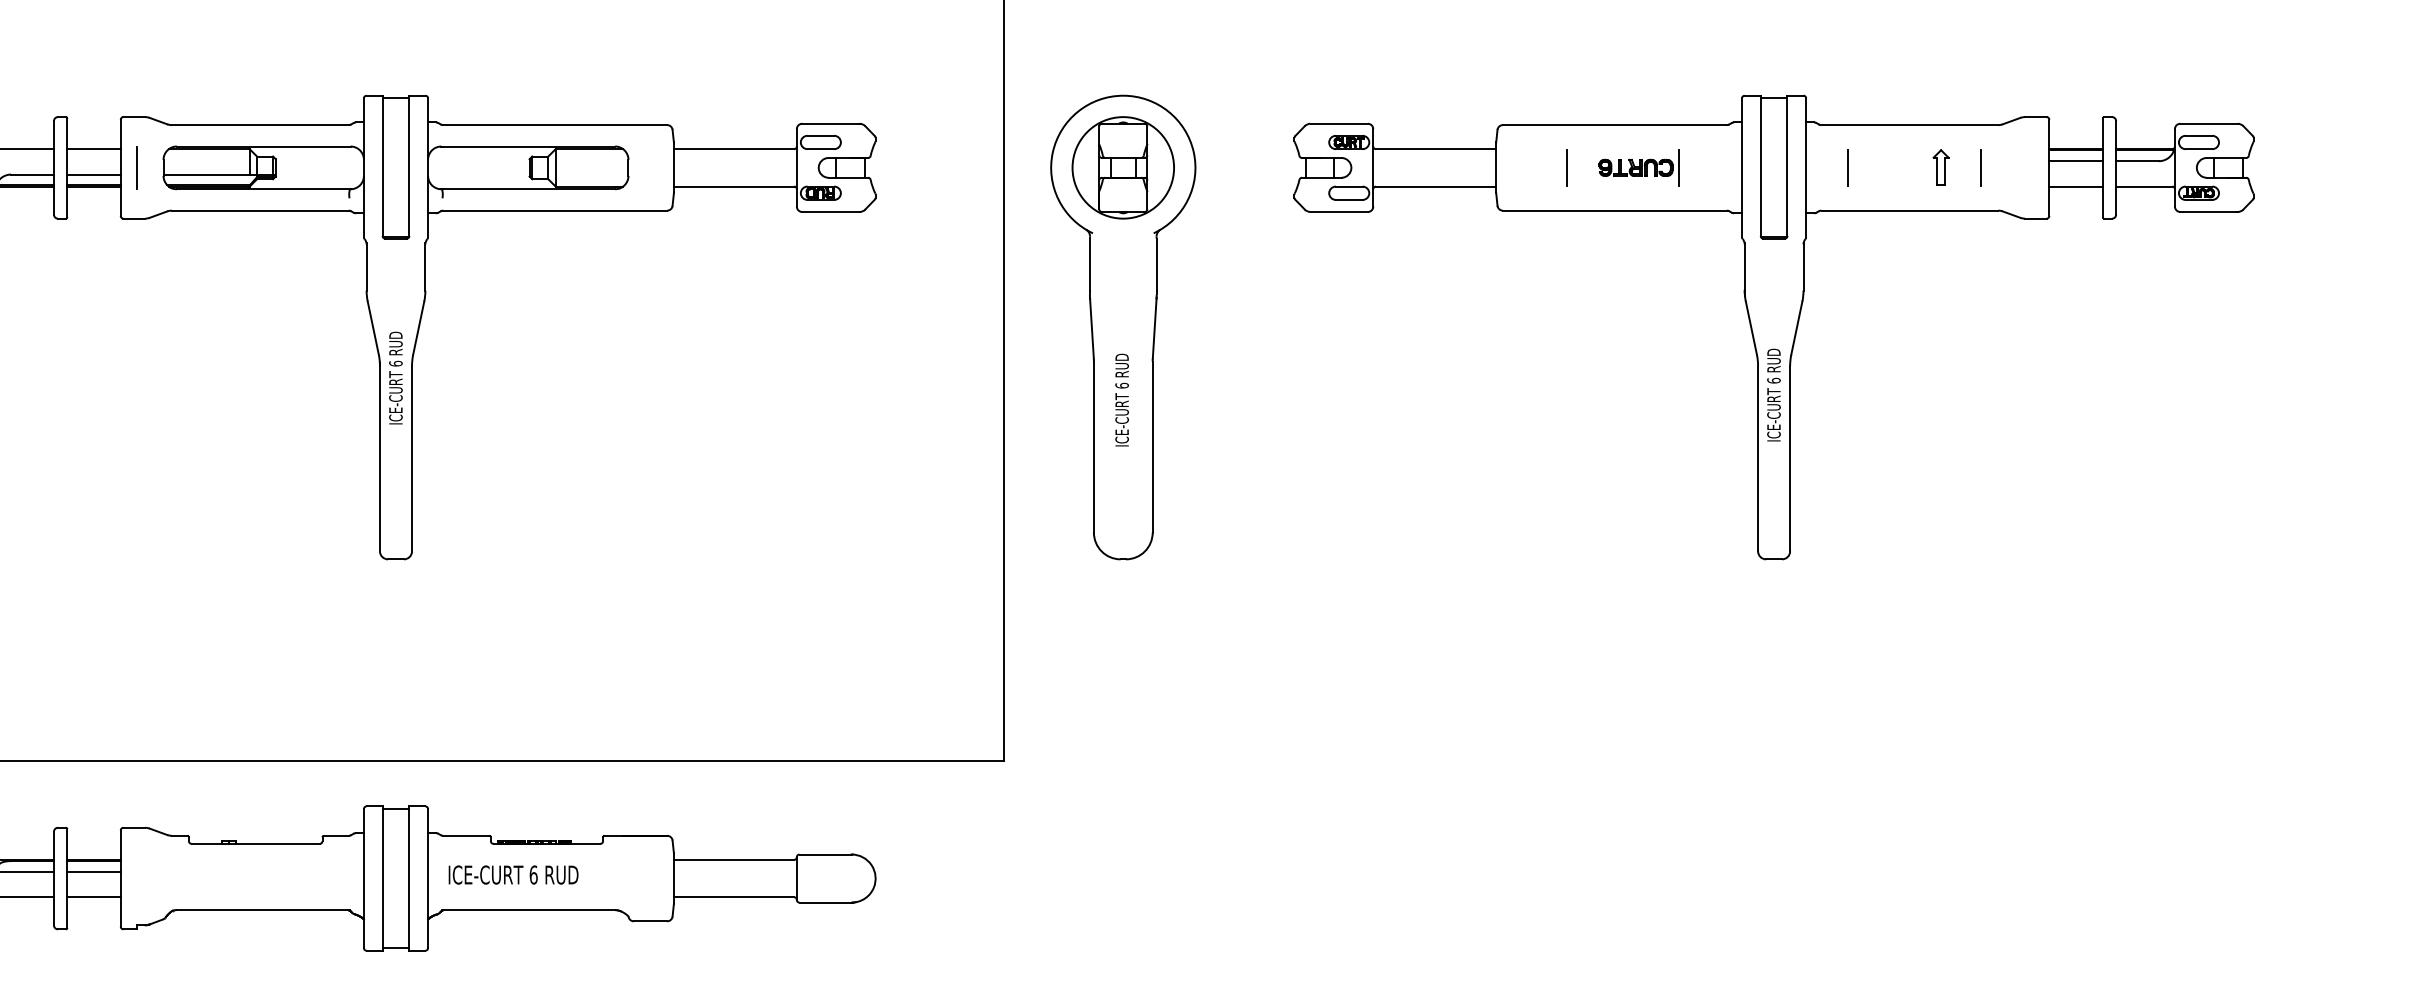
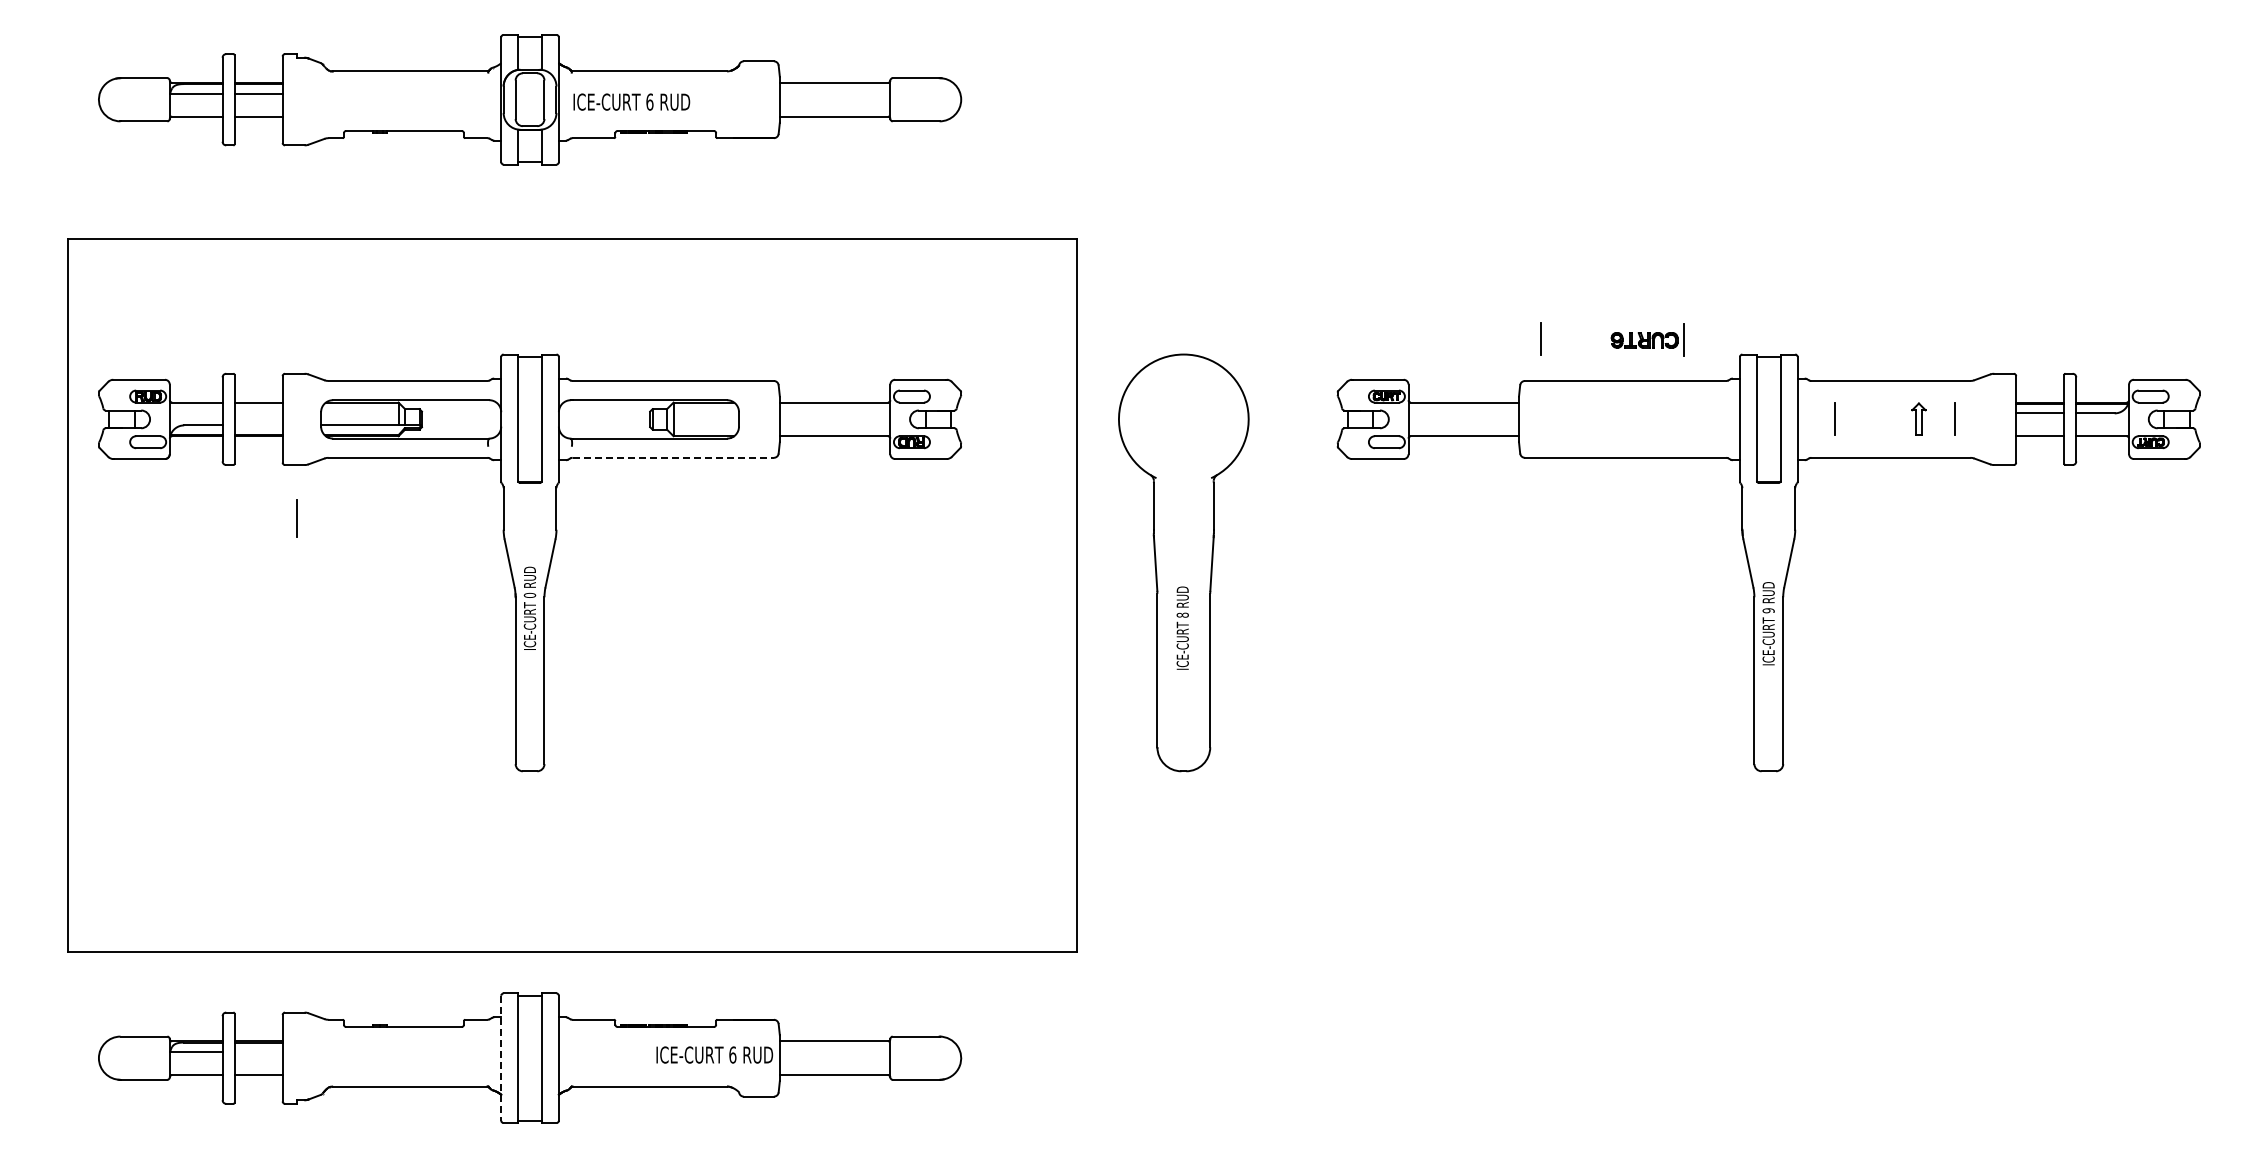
part: (1122, 166) -> (1183, 418), removed
line: (1566, 166) -> (1540, 338), moved
part: (1639, 166) -> (1647, 339), moved
line: (136, 167) -> (296, 518), moved
line: (93, 174) -> (258, 425), removed
line: (555, 210) -> (673, 457), solid -> dashed
text: (395, 362) -> (529, 594), 6 -> 0
text: (1773, 380) -> (1768, 610), 6 -> 9
text: (1121, 384) -> (1182, 614), 6 -> 8
line: (93, 872) -> (258, 1052), removed
text: (513, 874) -> (714, 1054), moved
line: (364, 878) -> (501, 1058), solid -> dashed

